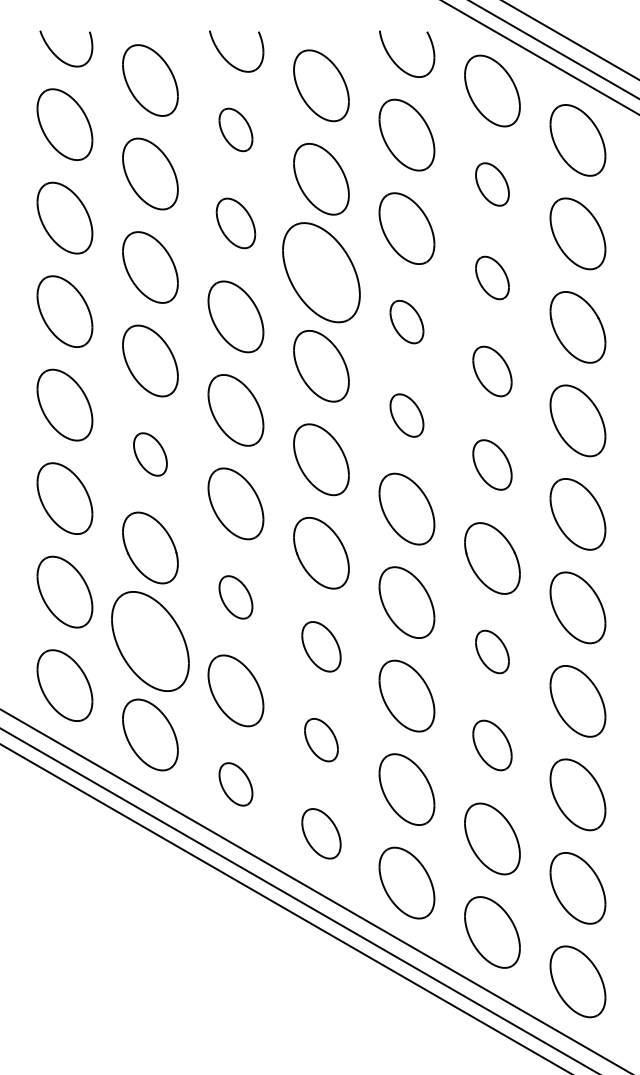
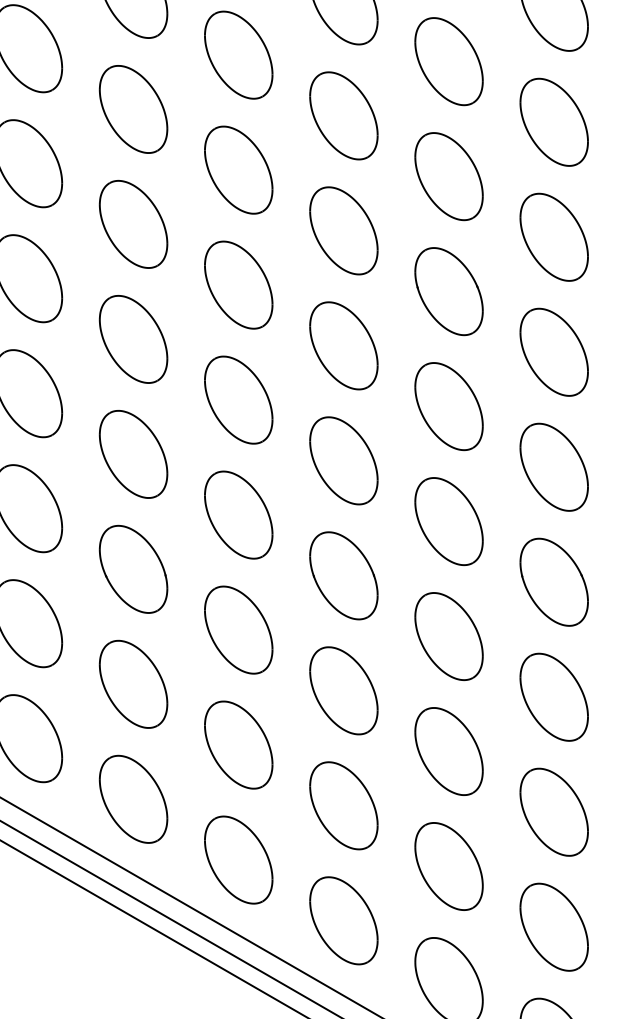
part: (235, 129) -> (238, 54), size x1.67
part: (492, 184) -> (554, 122), size x1.67
part: (235, 223) -> (238, 170), size x1.43
part: (321, 272) -> (343, 230), size x0.71
part: (492, 277) -> (554, 236), size x1.67
part: (406, 321) -> (448, 290), size x1.67
part: (492, 371) -> (554, 352), size x1.43
part: (406, 415) -> (448, 406), size x1.67
part: (150, 454) -> (133, 454), size x1.67
part: (492, 464) -> (554, 466), size x1.43
part: (235, 597) -> (238, 630), size x1.67
part: (150, 641) -> (133, 684), size x0.71
part: (321, 646) -> (343, 690), size x1.43
part: (492, 651) -> (554, 696), size x1.67
part: (321, 739) -> (343, 804), size x1.67
part: (492, 745) -> (554, 812), size x1.43
part: (235, 784) -> (238, 860), size x1.67
part: (321, 833) -> (343, 920), size x1.43

